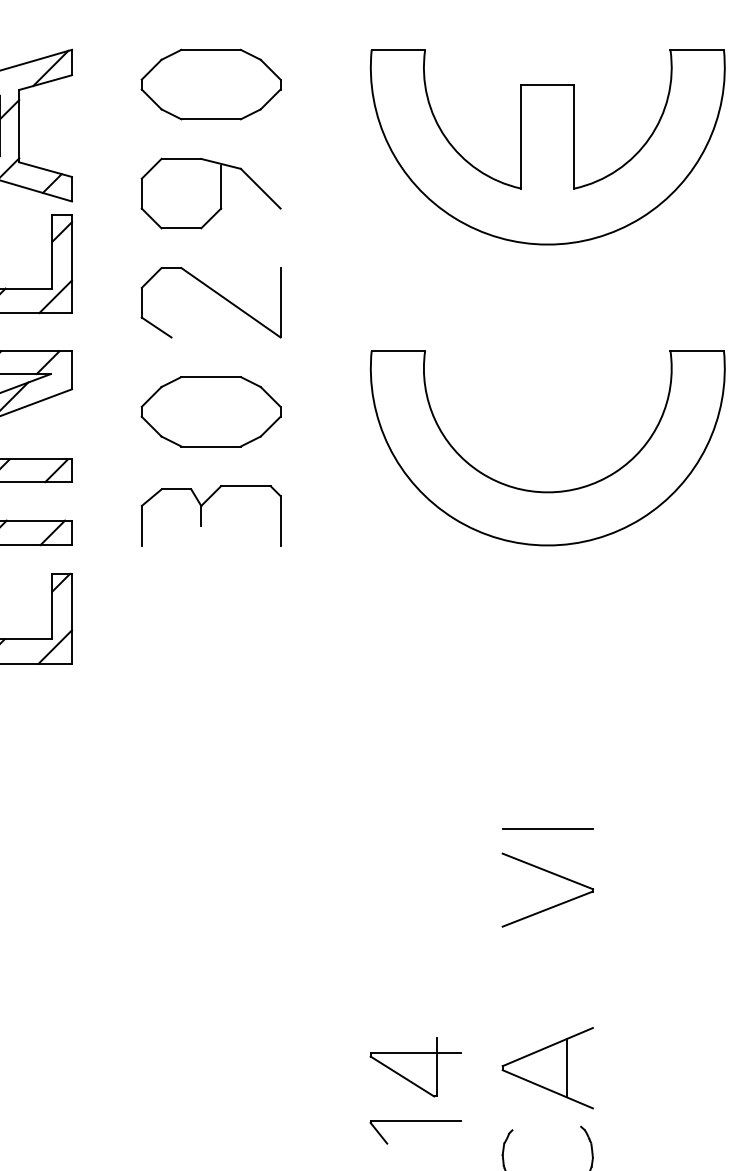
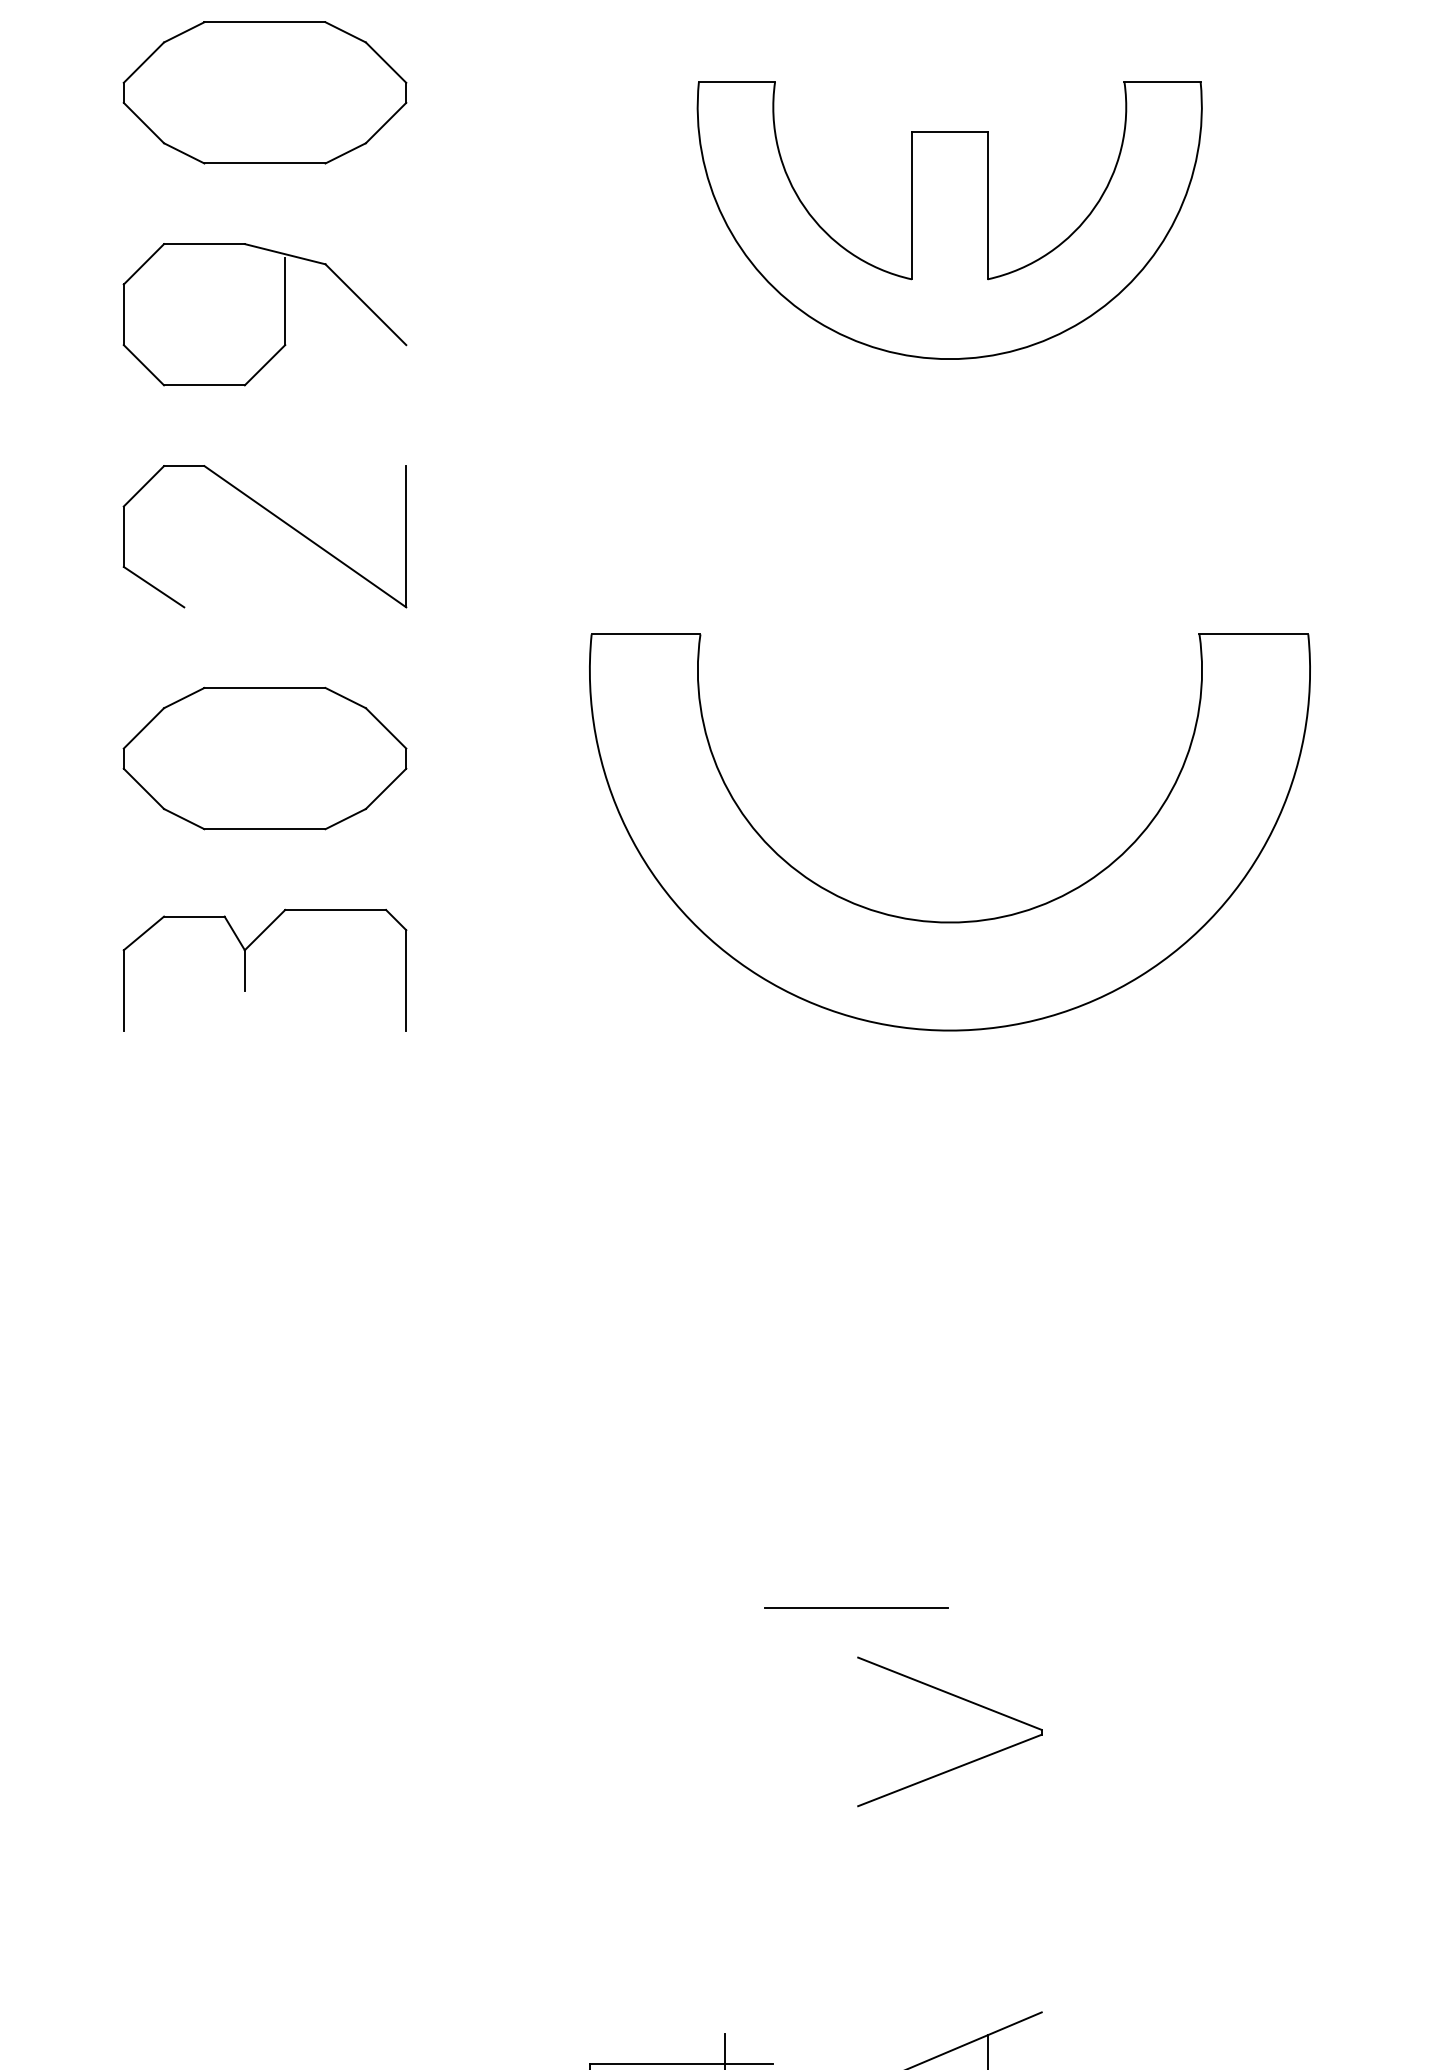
part: (547, 147) -> (949, 220), size x0.7
line: (547, 828) -> (855, 1606), moved

